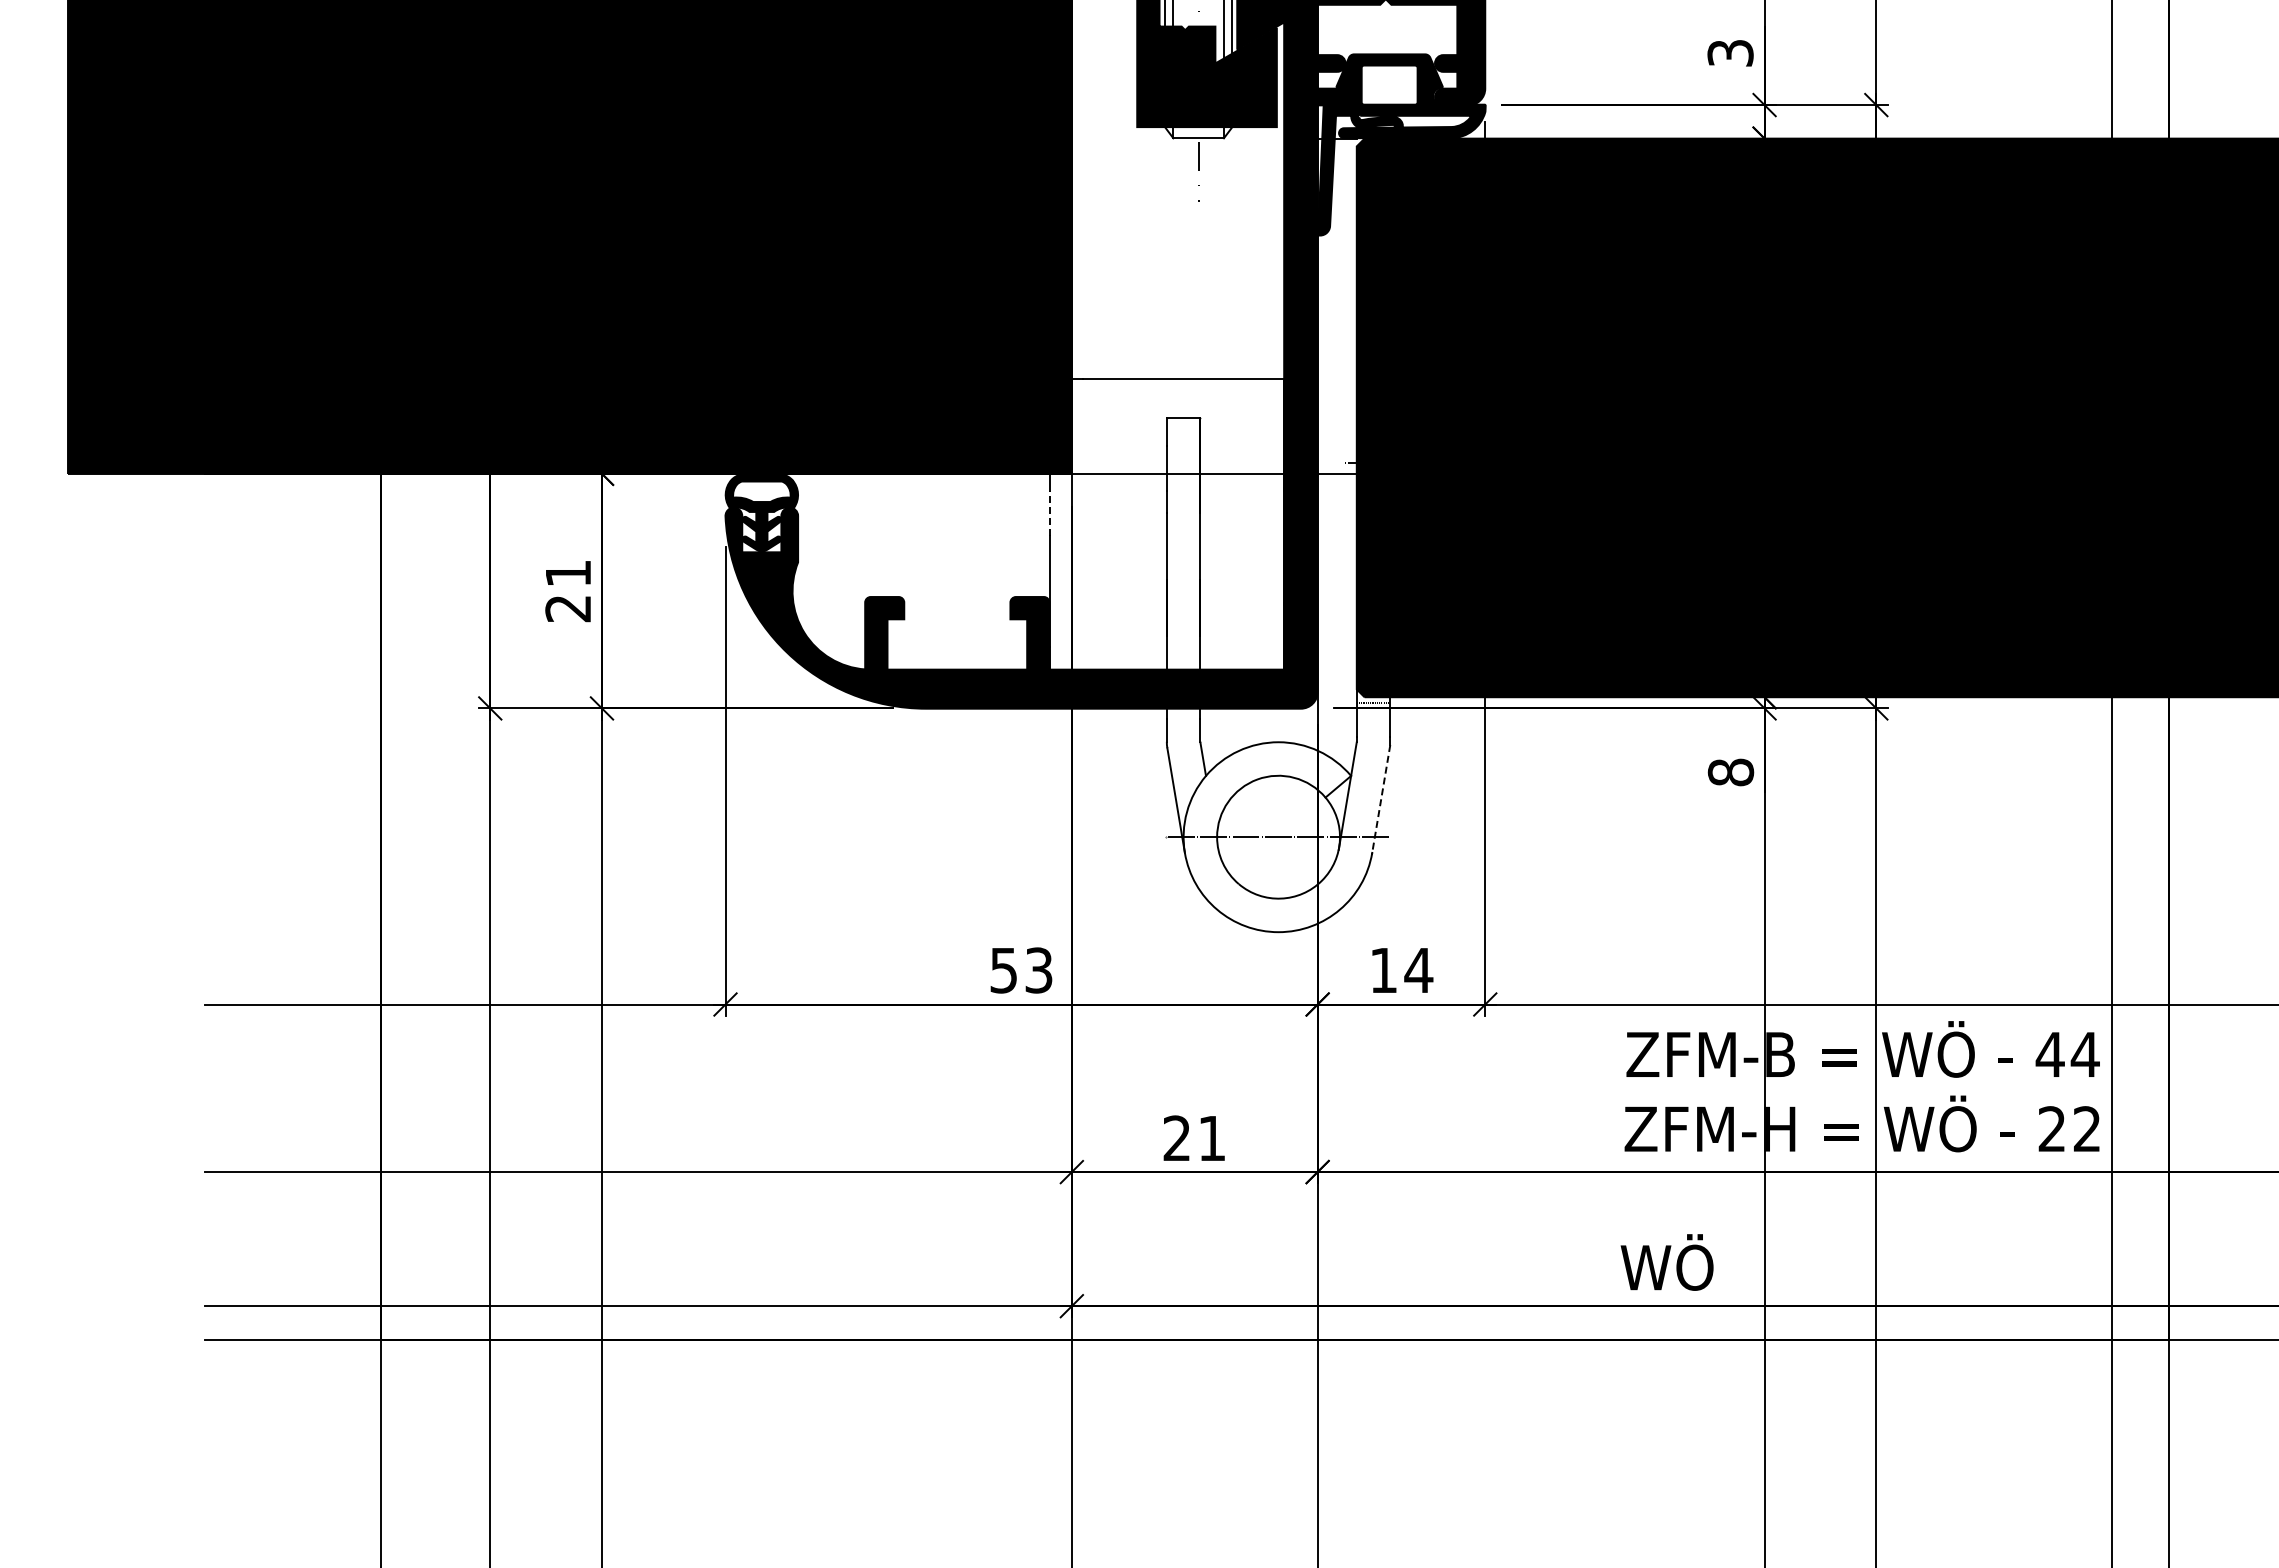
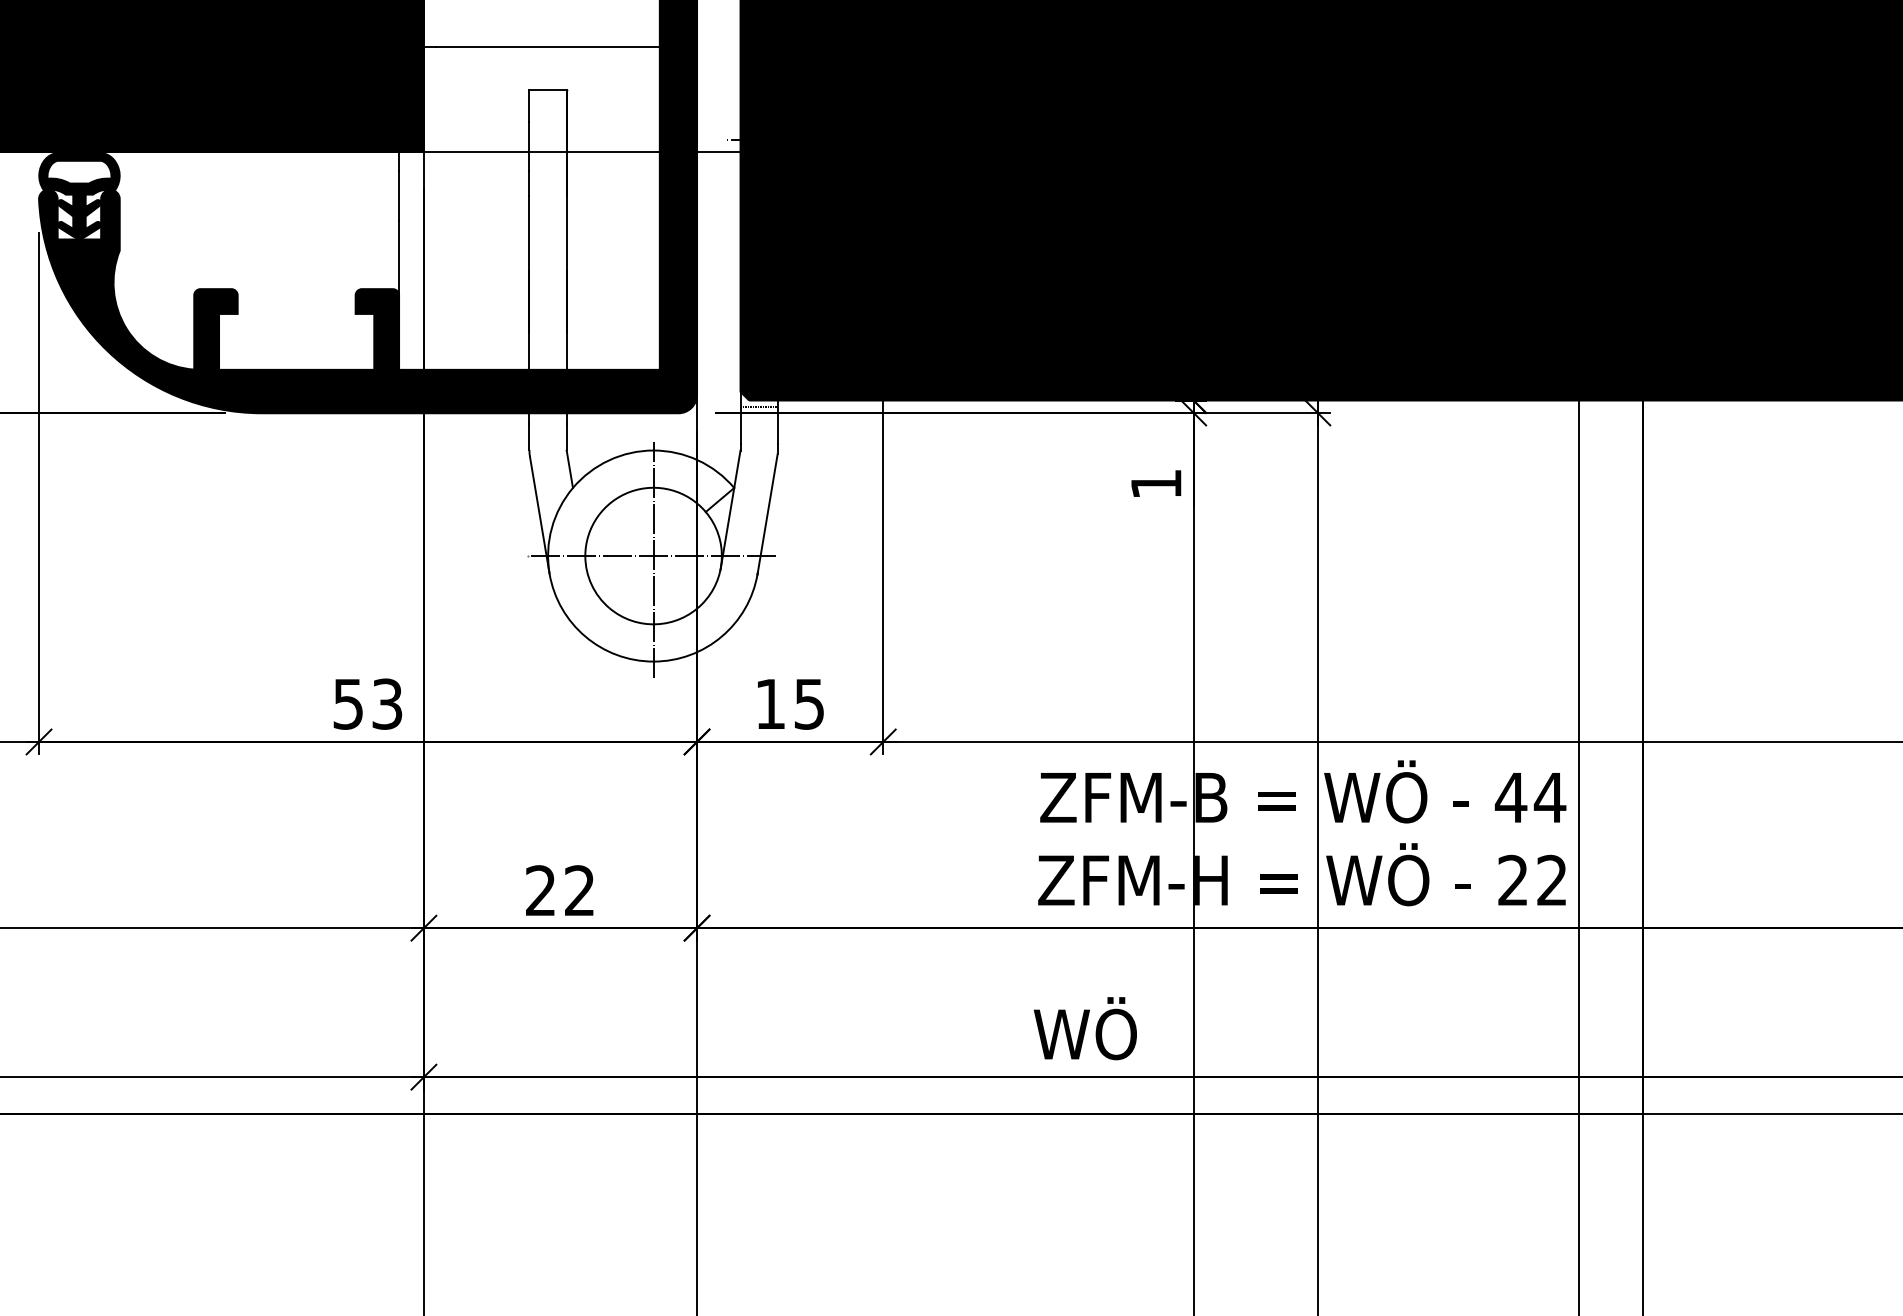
line: (1049, 512) -> (399, 195), dashed -> solid
text: (1730, 772) -> (1155, 484), 8 -> 1
line: (1381, 798) -> (767, 513), dashed -> solid
line: (1278, 840) -> (653, 559), added
text: (1418, 970) -> (809, 704), 14 -> 15
text: (1211, 1137) -> (579, 889), 21 -> 22

